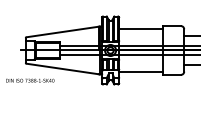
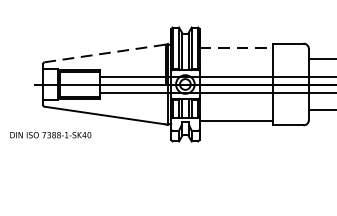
line: (140, 28) -> (235, 47), solid -> dashed
line: (62, 32) -> (104, 54), solid -> dashed

